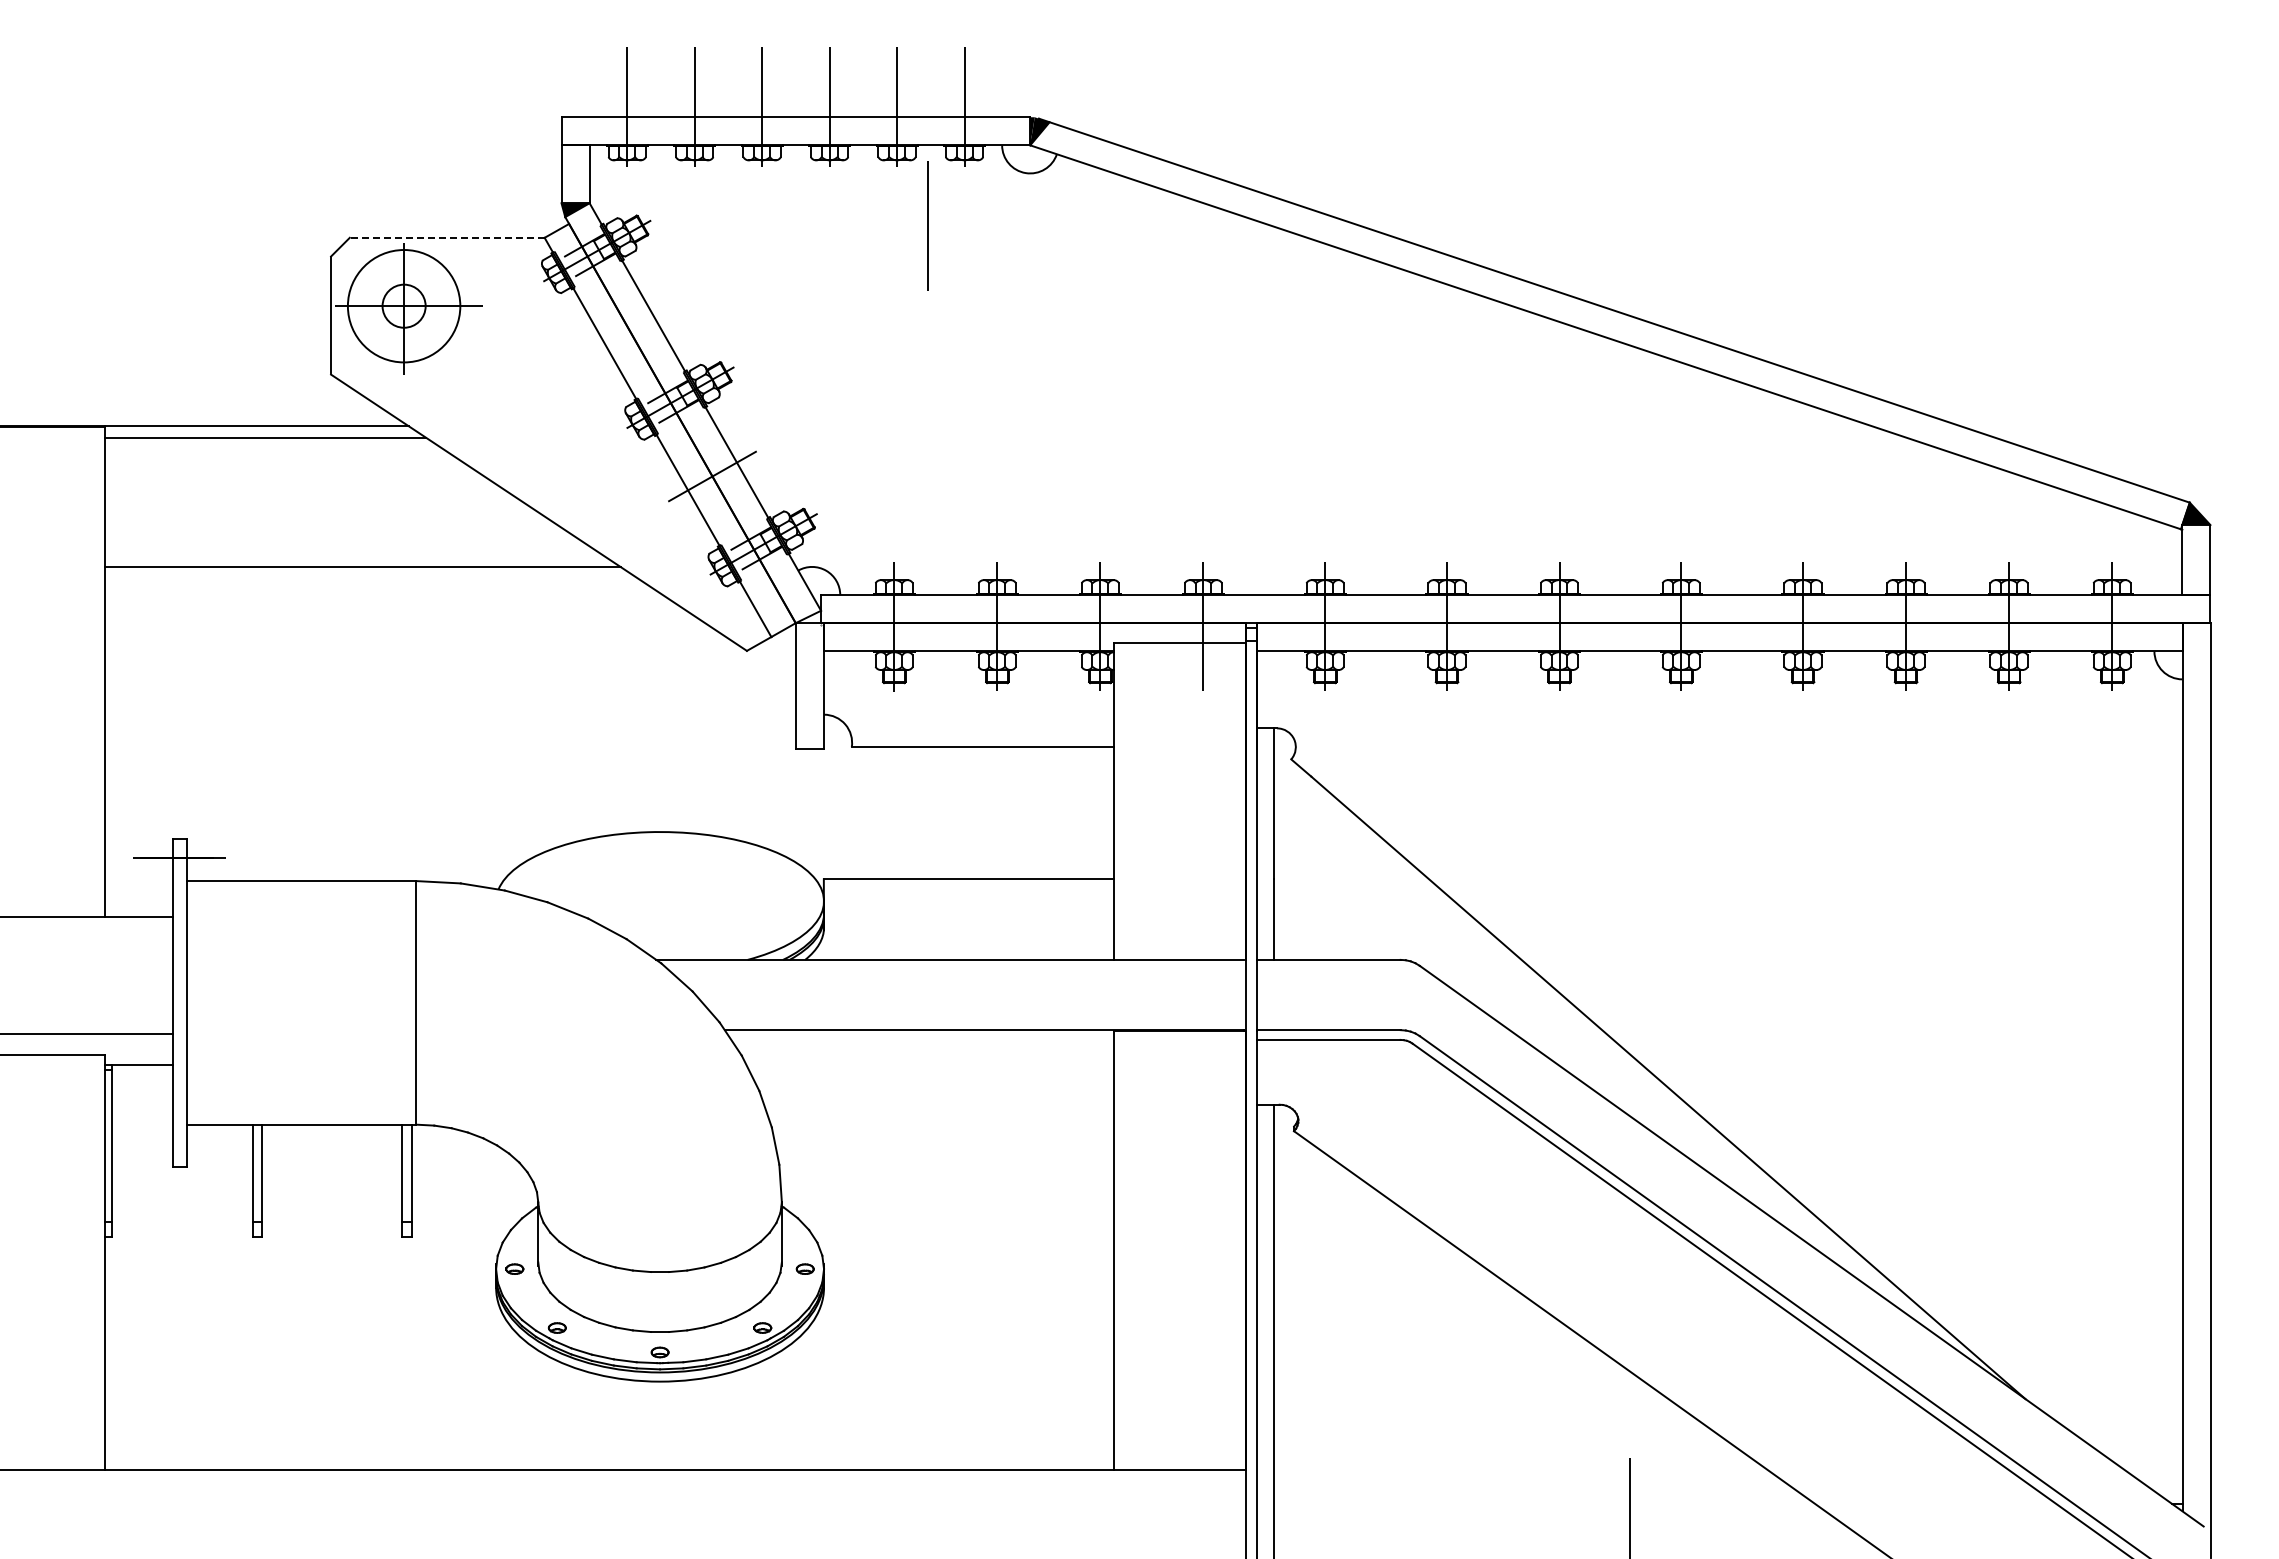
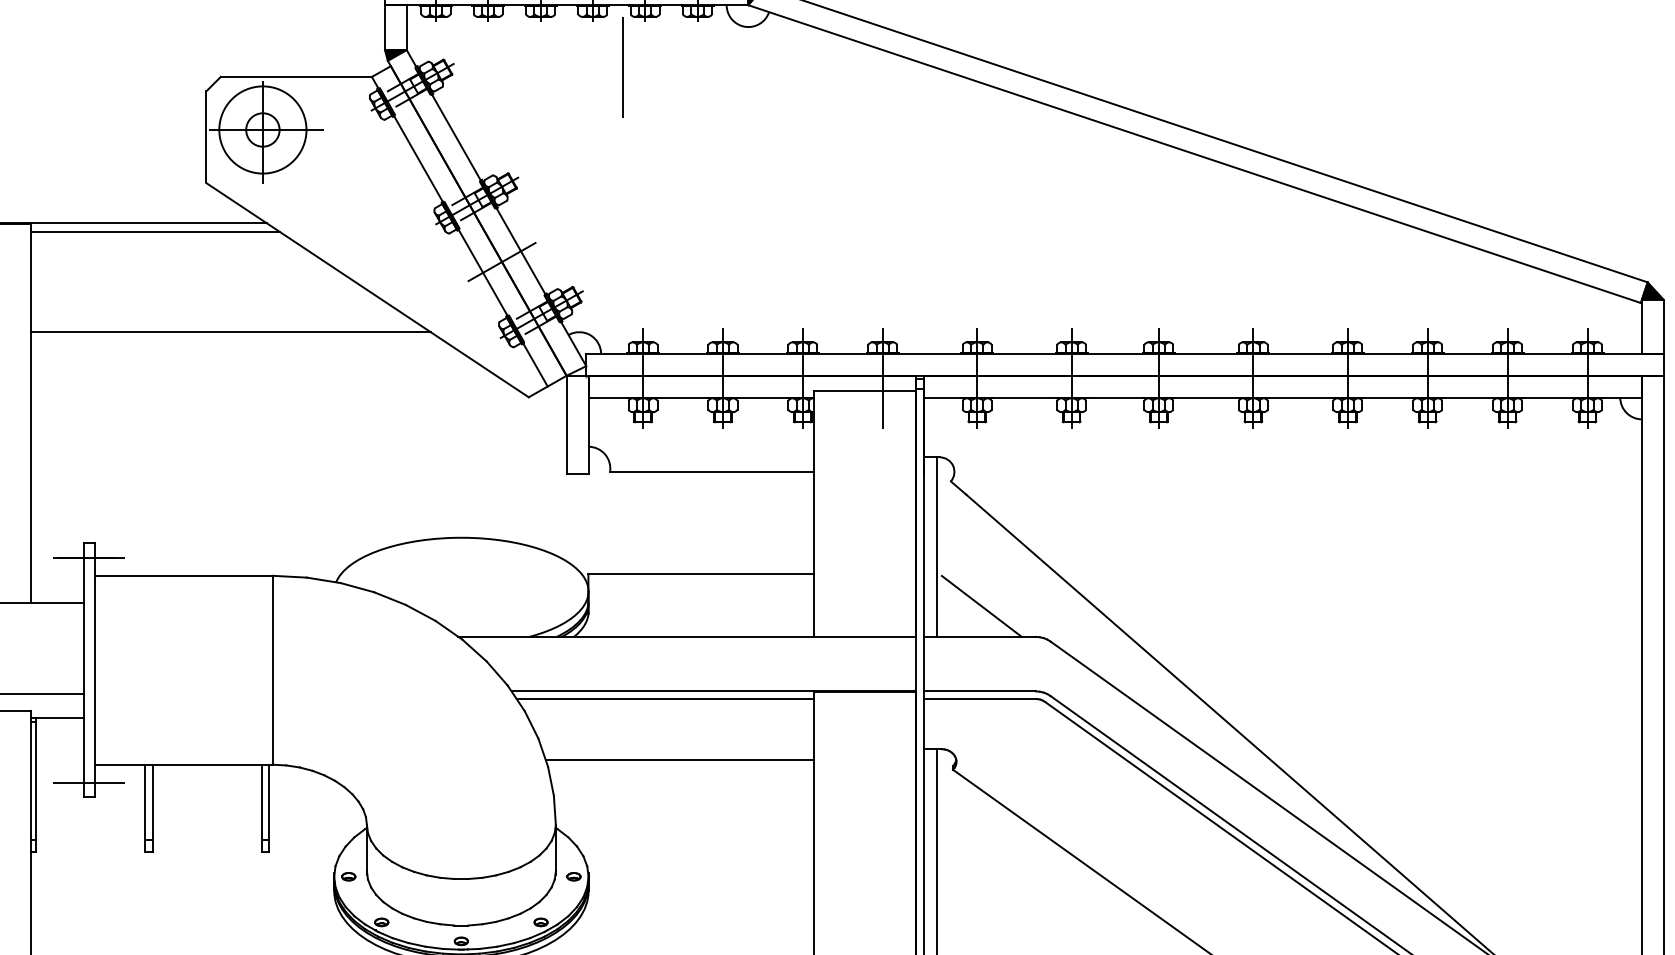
line: (927, 225) -> (622, 67), moved
line: (446, 237) -> (295, 76), dashed -> solid
line: (1330, 920) -> (981, 606), added
line: (922, 1039) -> (664, 698), added
line: (941, 1119) -> (679, 760), added
line: (179, 1148) -> (88, 783), added

